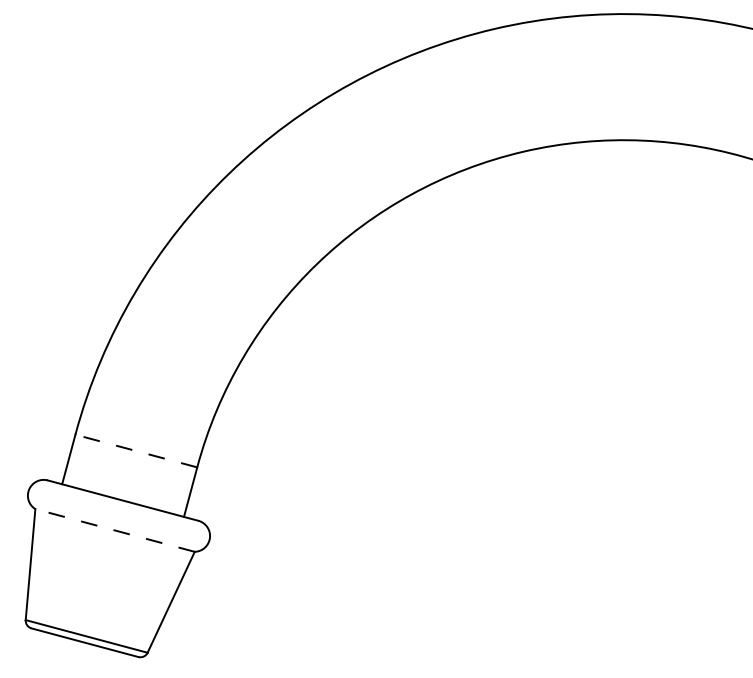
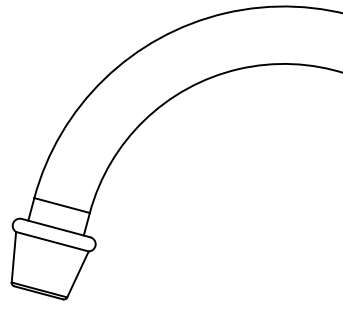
line: (137, 450) -> (62, 205), dashed -> solid
line: (115, 529) -> (52, 241), dashed -> solid

